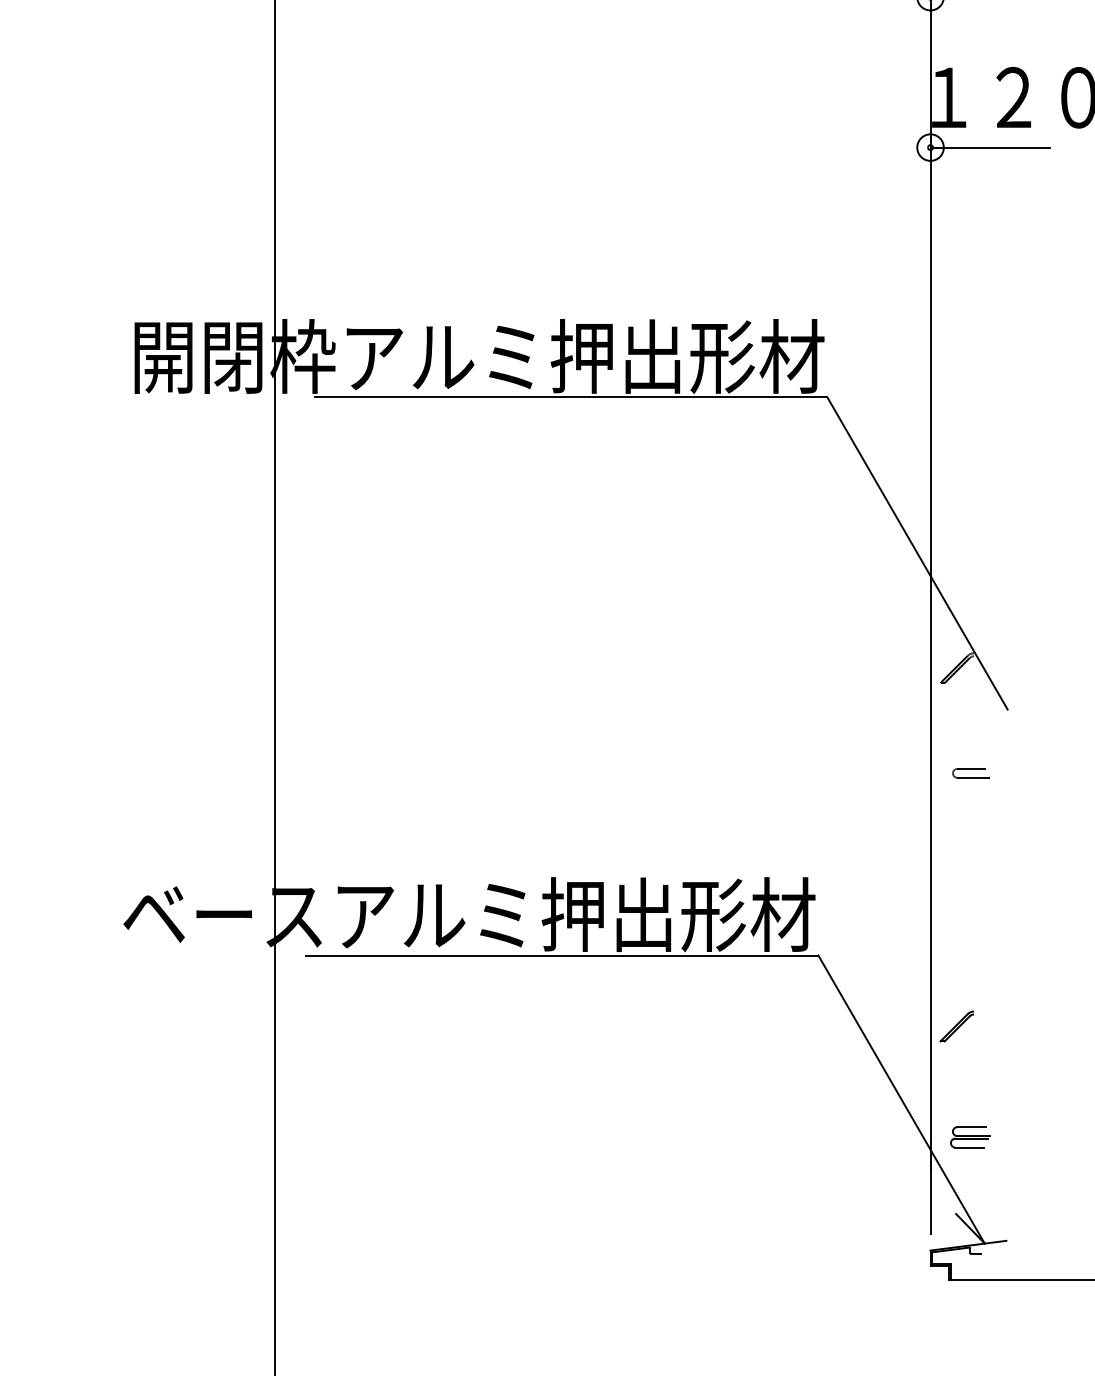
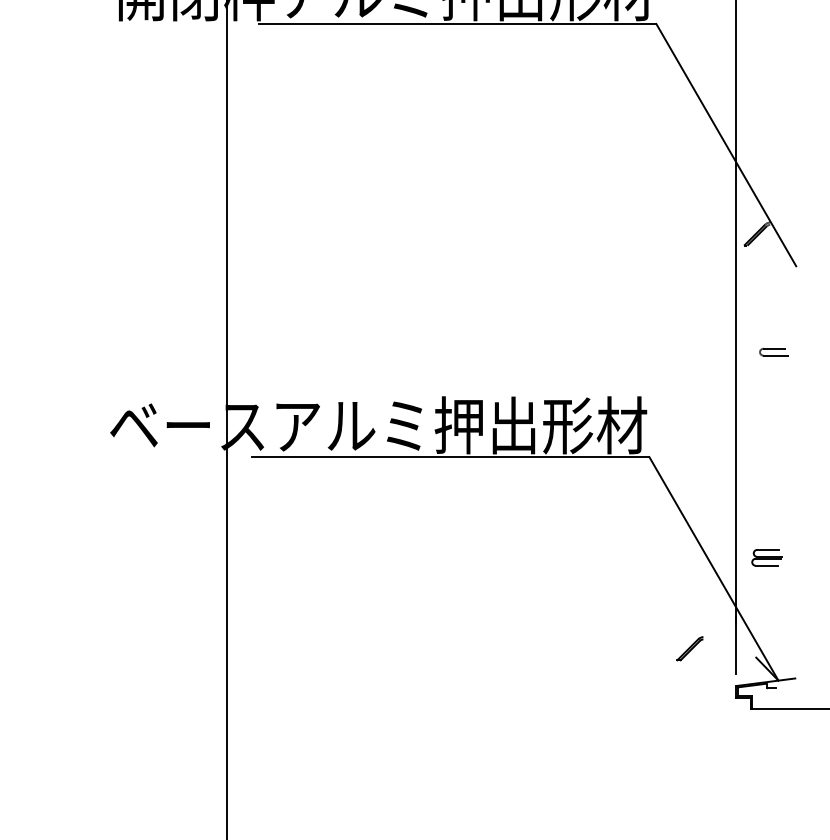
part: (970, 773) -> (773, 352), moved
part: (956, 1026) -> (689, 648), moved
part: (970, 1137) -> (767, 557), moved

